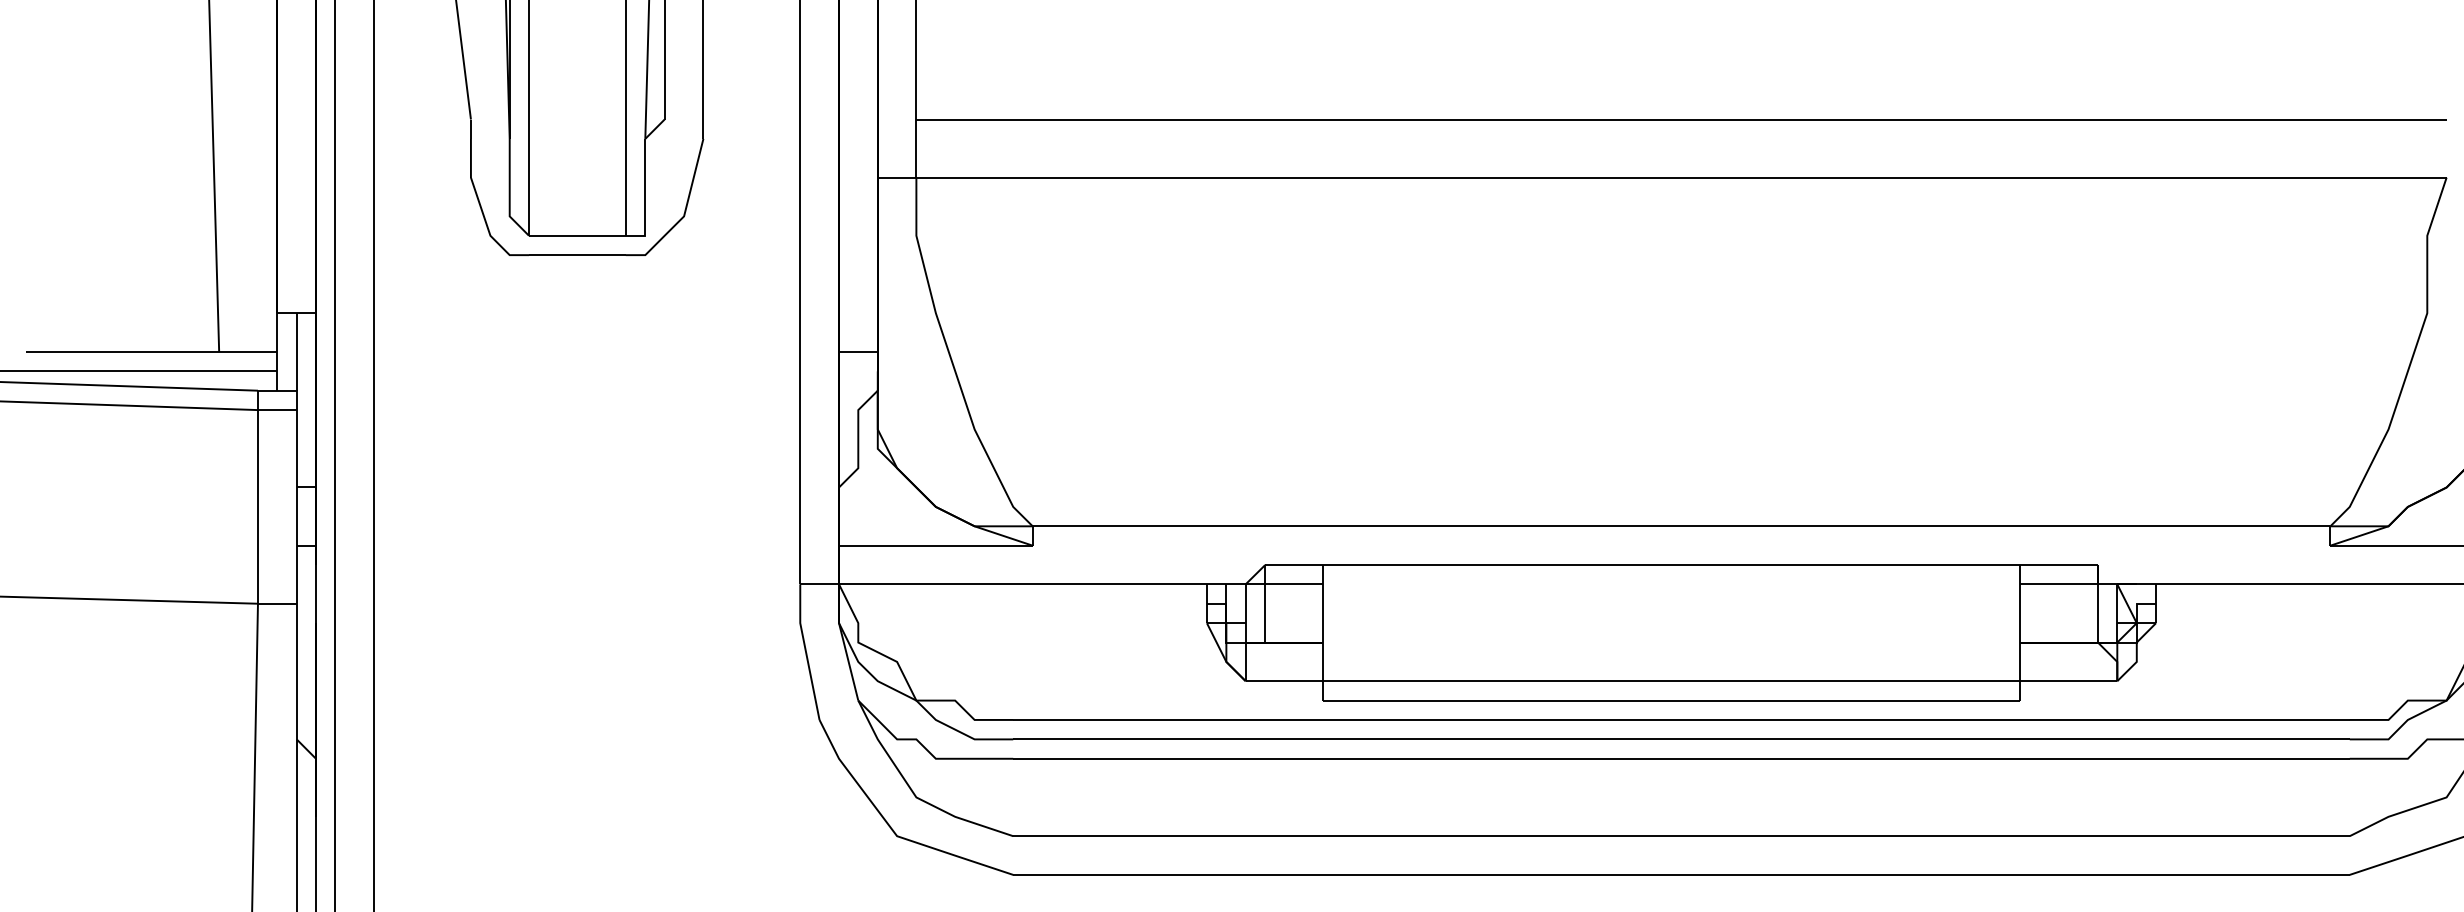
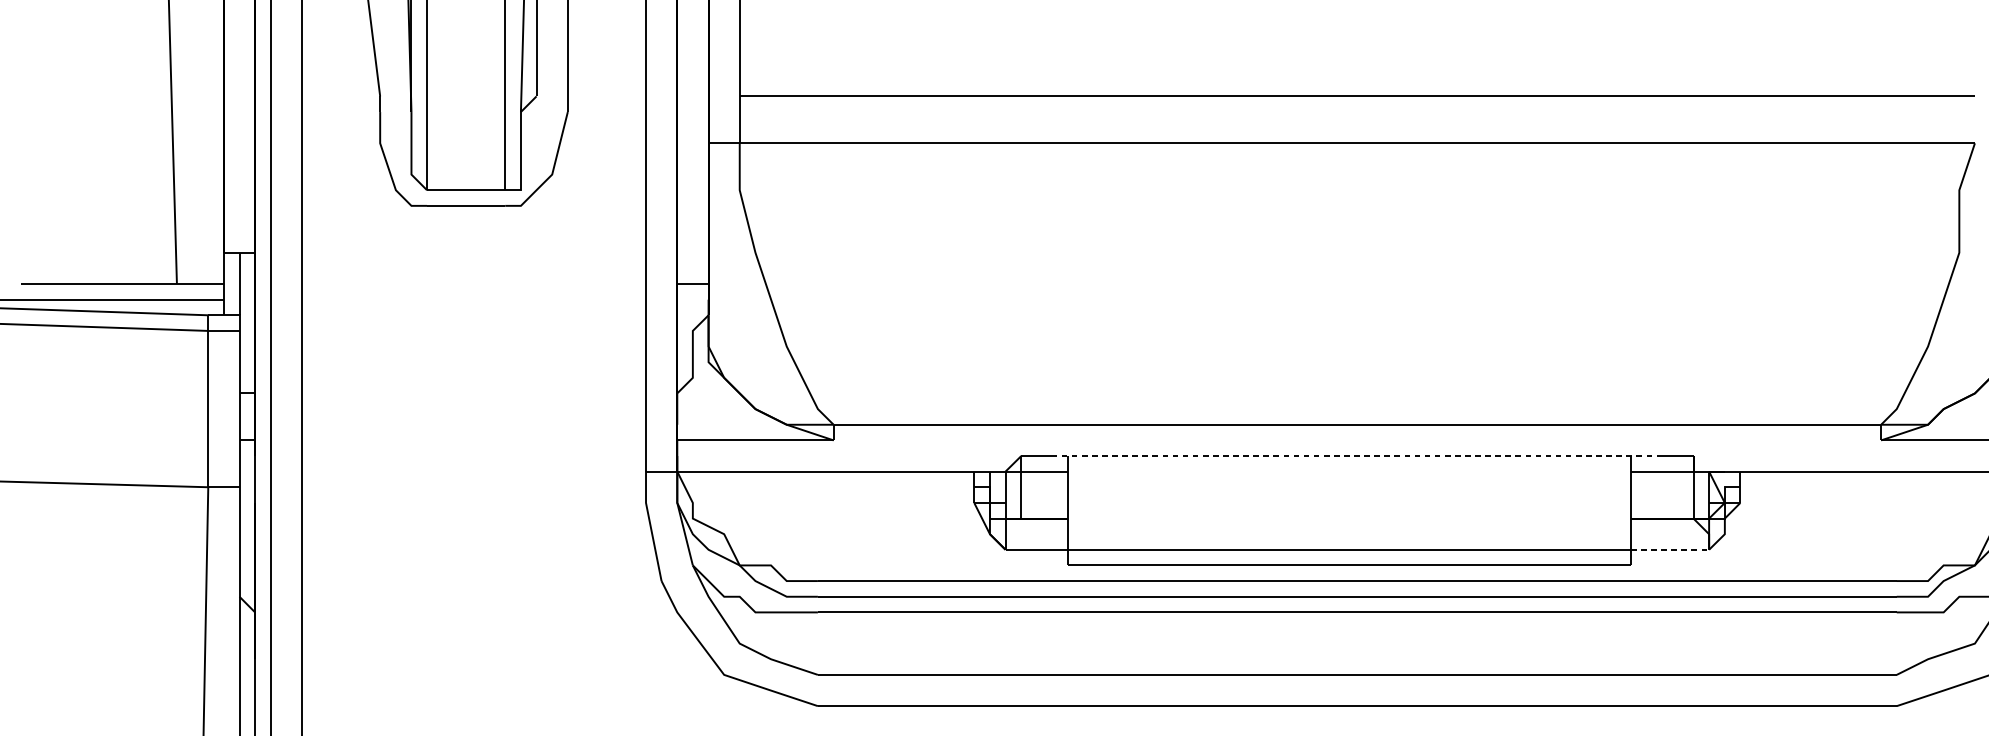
line: (1681, 565) -> (1357, 456), solid -> dashed
line: (2069, 681) -> (1670, 550), solid -> dashed

